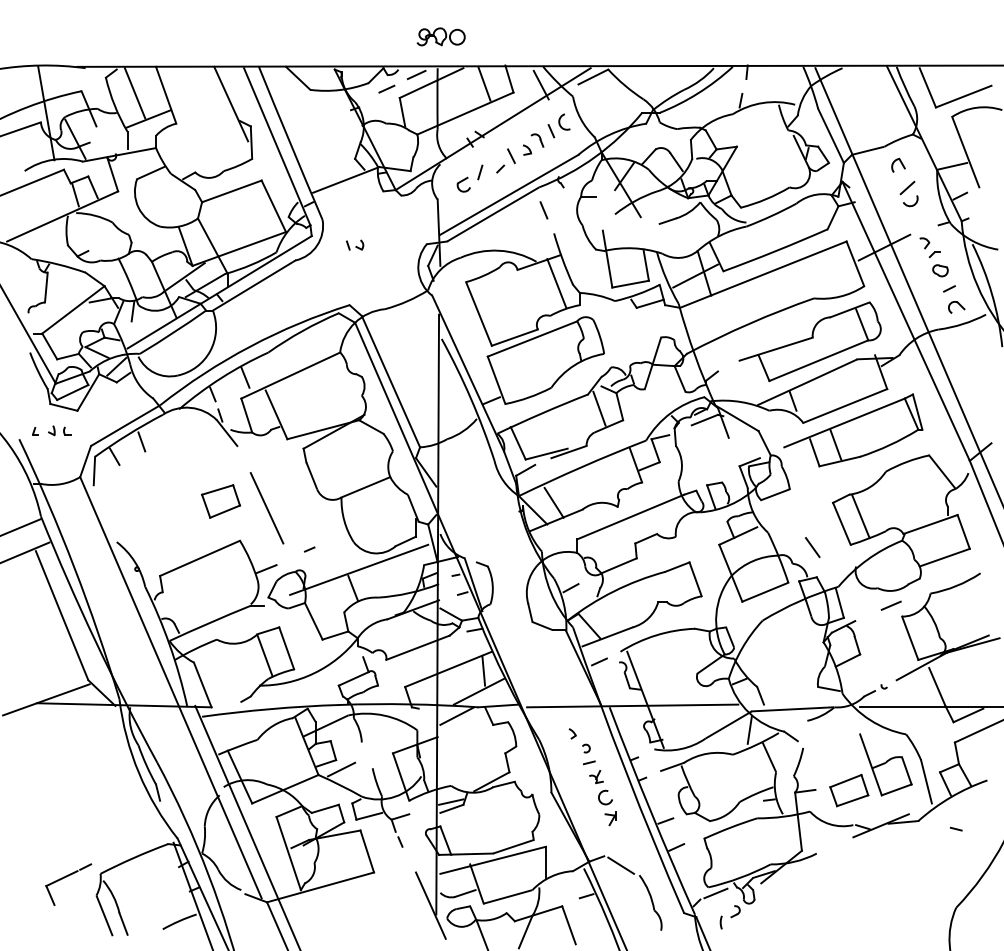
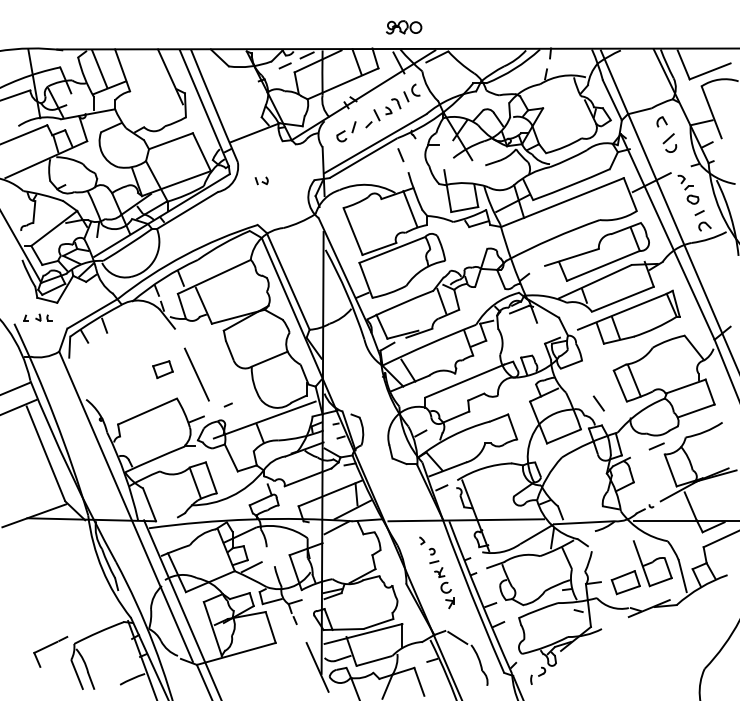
part: (440, 36) -> (403, 27), moved
part: (220, 501) -> (162, 369), size x0.7
line: (955, 828) -> (578, 610), moved
line: (715, 893) -> (527, 658), removed

